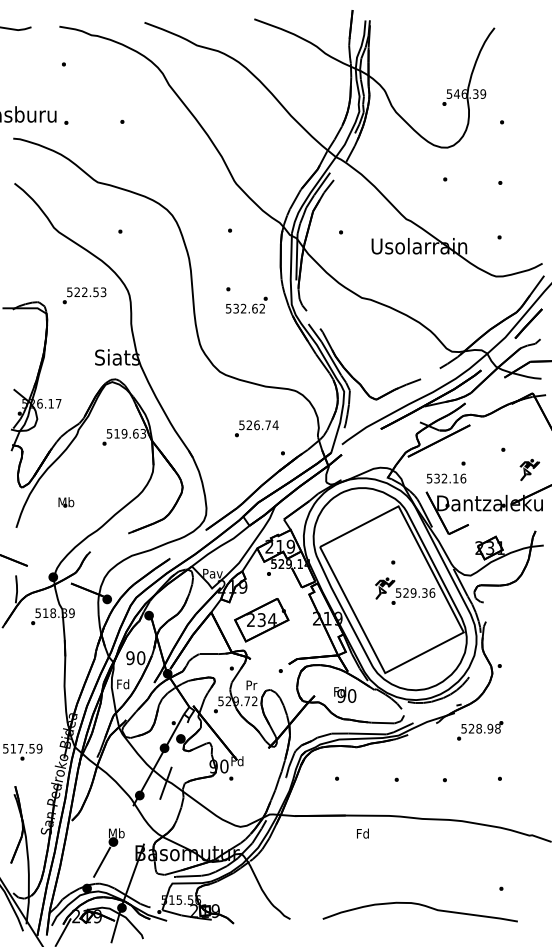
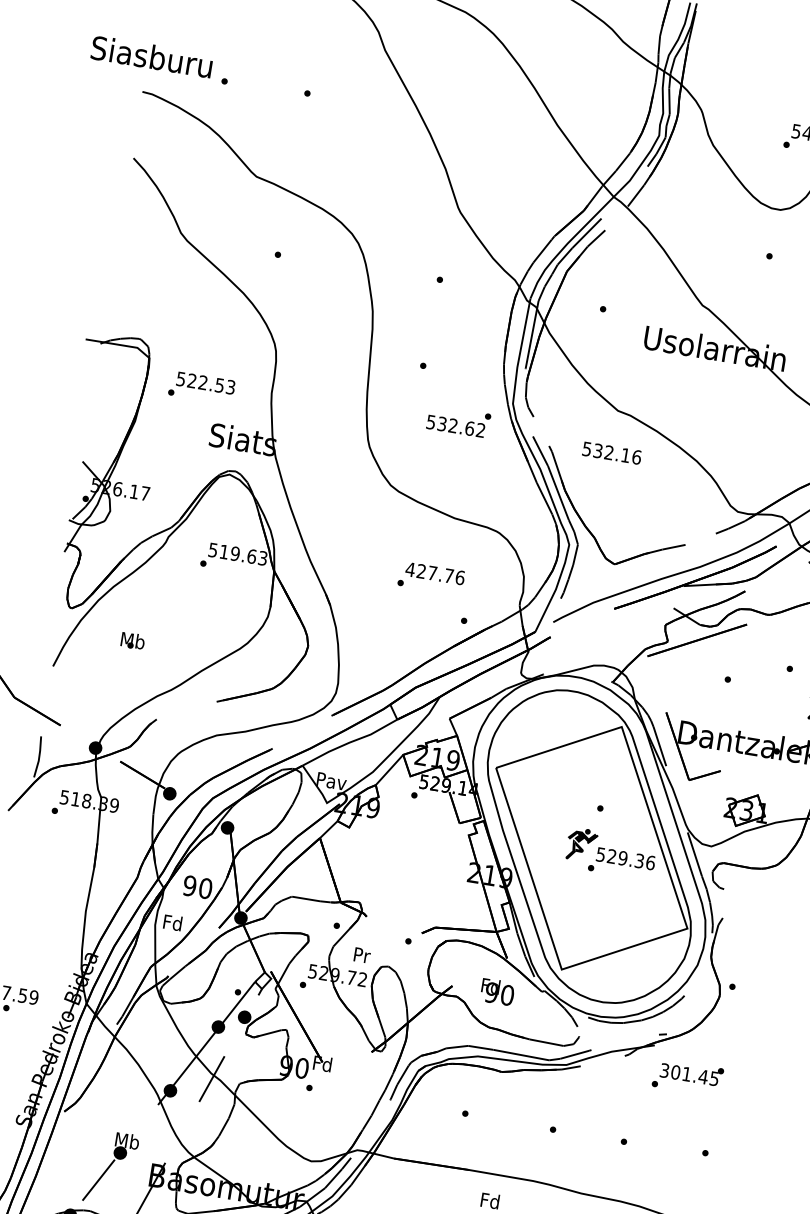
text: (84, 295) -> (201, 387), moved
text: (246, 304) -> (458, 420), moved
text: (258, 425) -> (434, 573), 526.74 -> 427.76
text: (446, 478) -> (611, 453), moved
part: (261, 620) -> (392, 862), removed
text: (480, 728) -> (688, 1074), 528.98 -> 301.45

